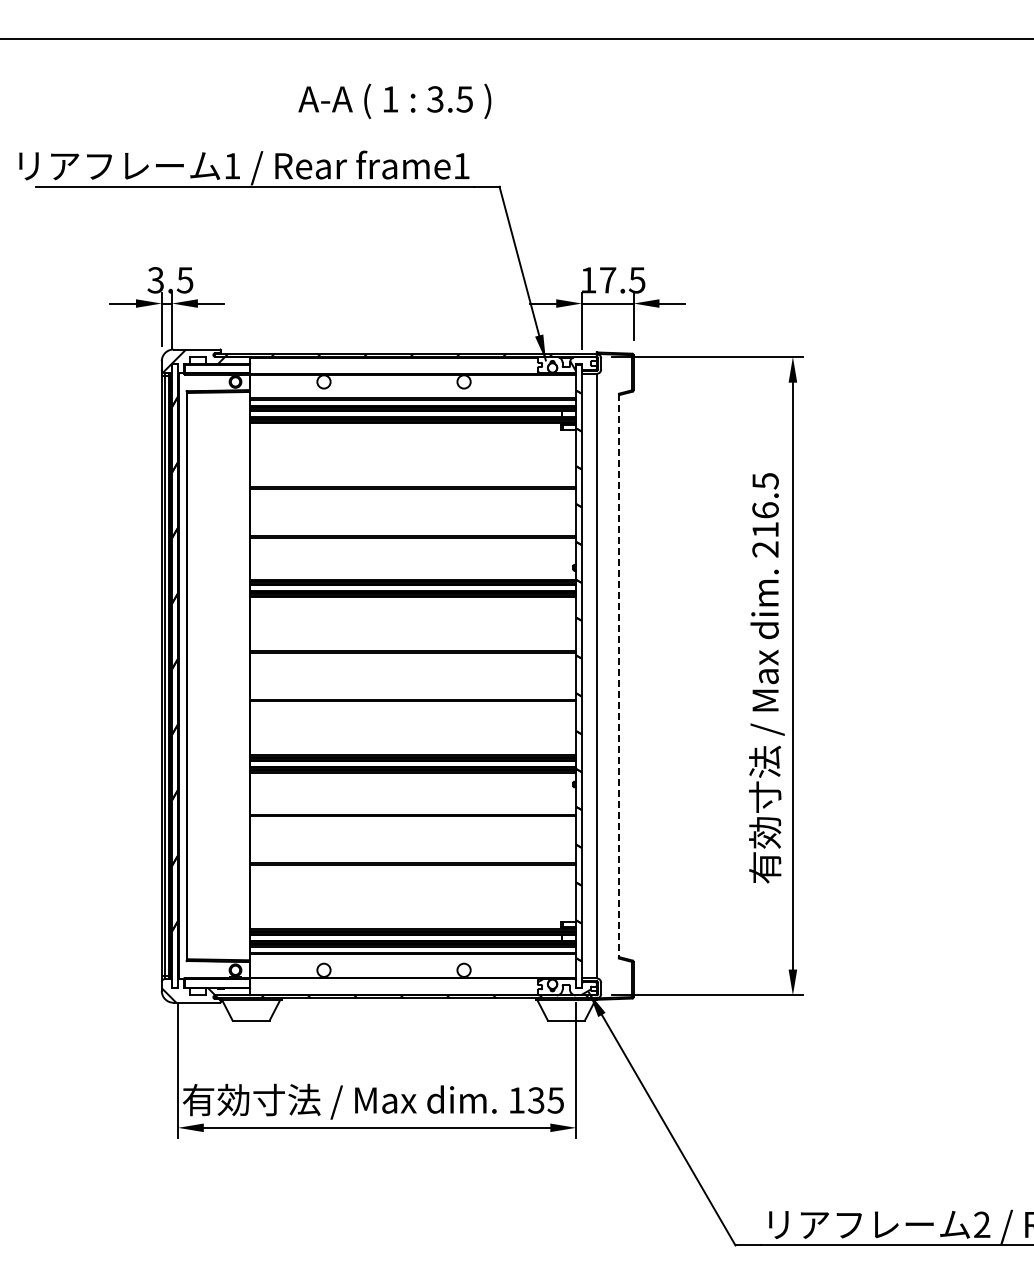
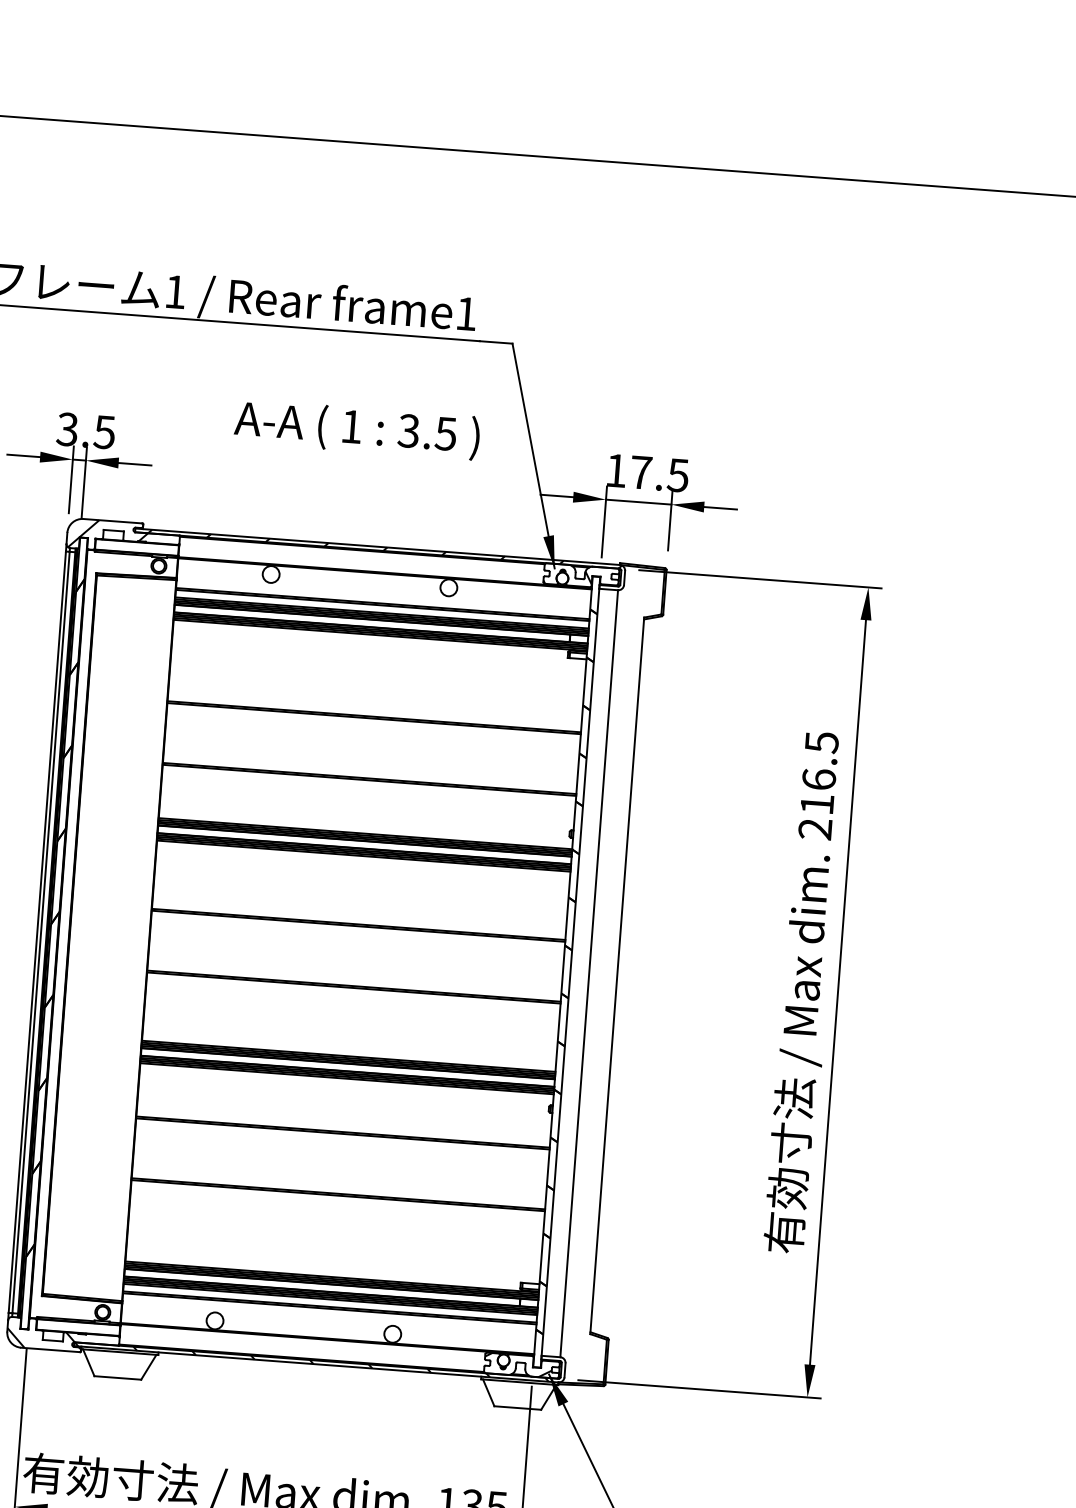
text: (394, 100) -> (356, 428), moved
line: (618, 676) -> (616, 976), dashed -> solid

